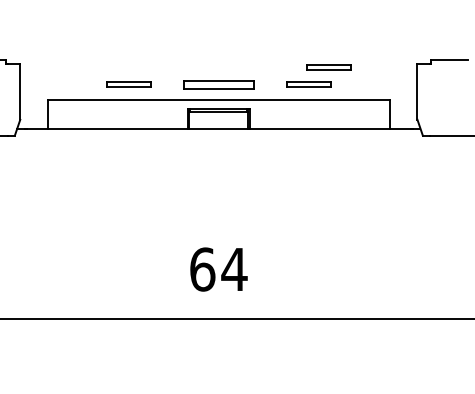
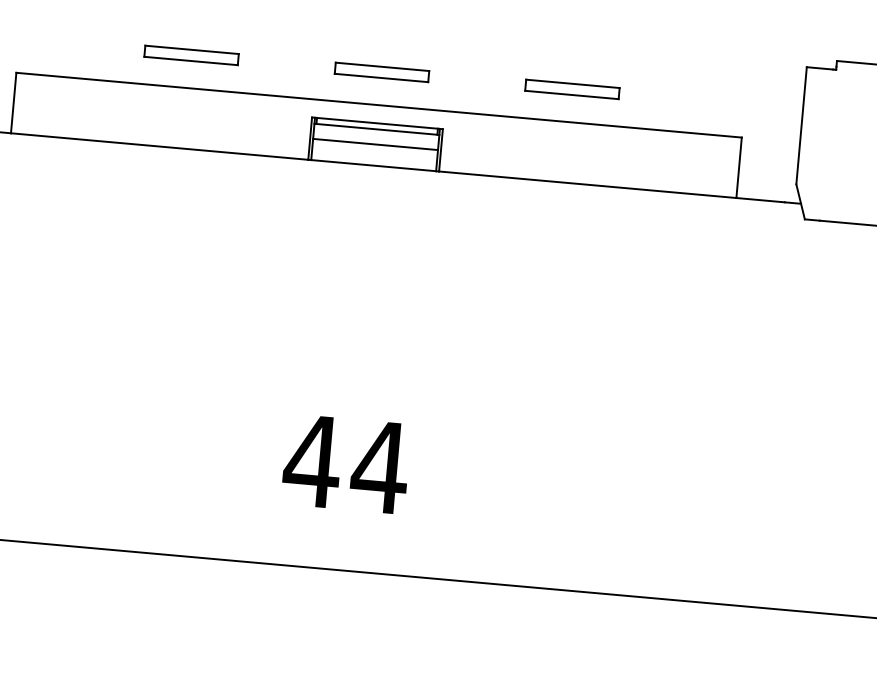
part: (328, 67) -> (617, 56), removed
part: (218, 84) -> (381, 71), size x0.62
line: (218, 118) -> (374, 144), added
text: (202, 269) -> (312, 461), 64 -> 44

